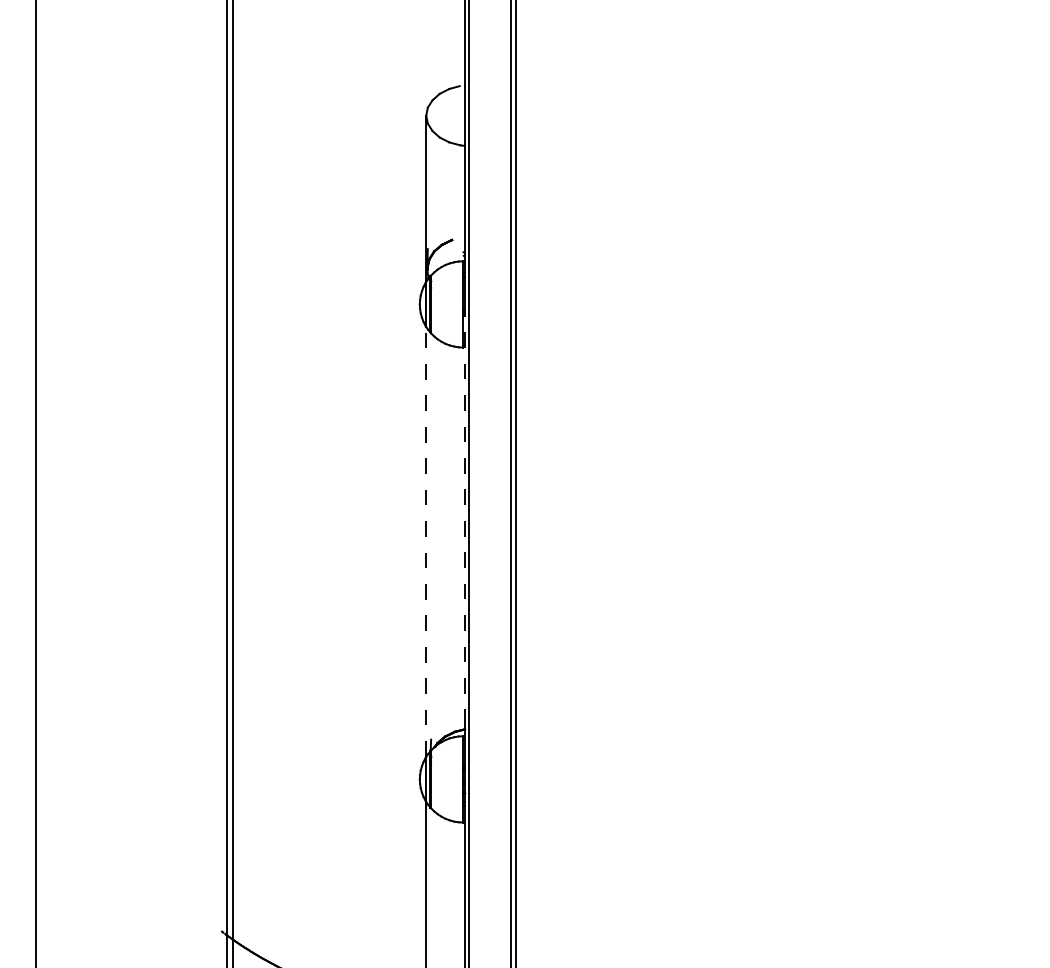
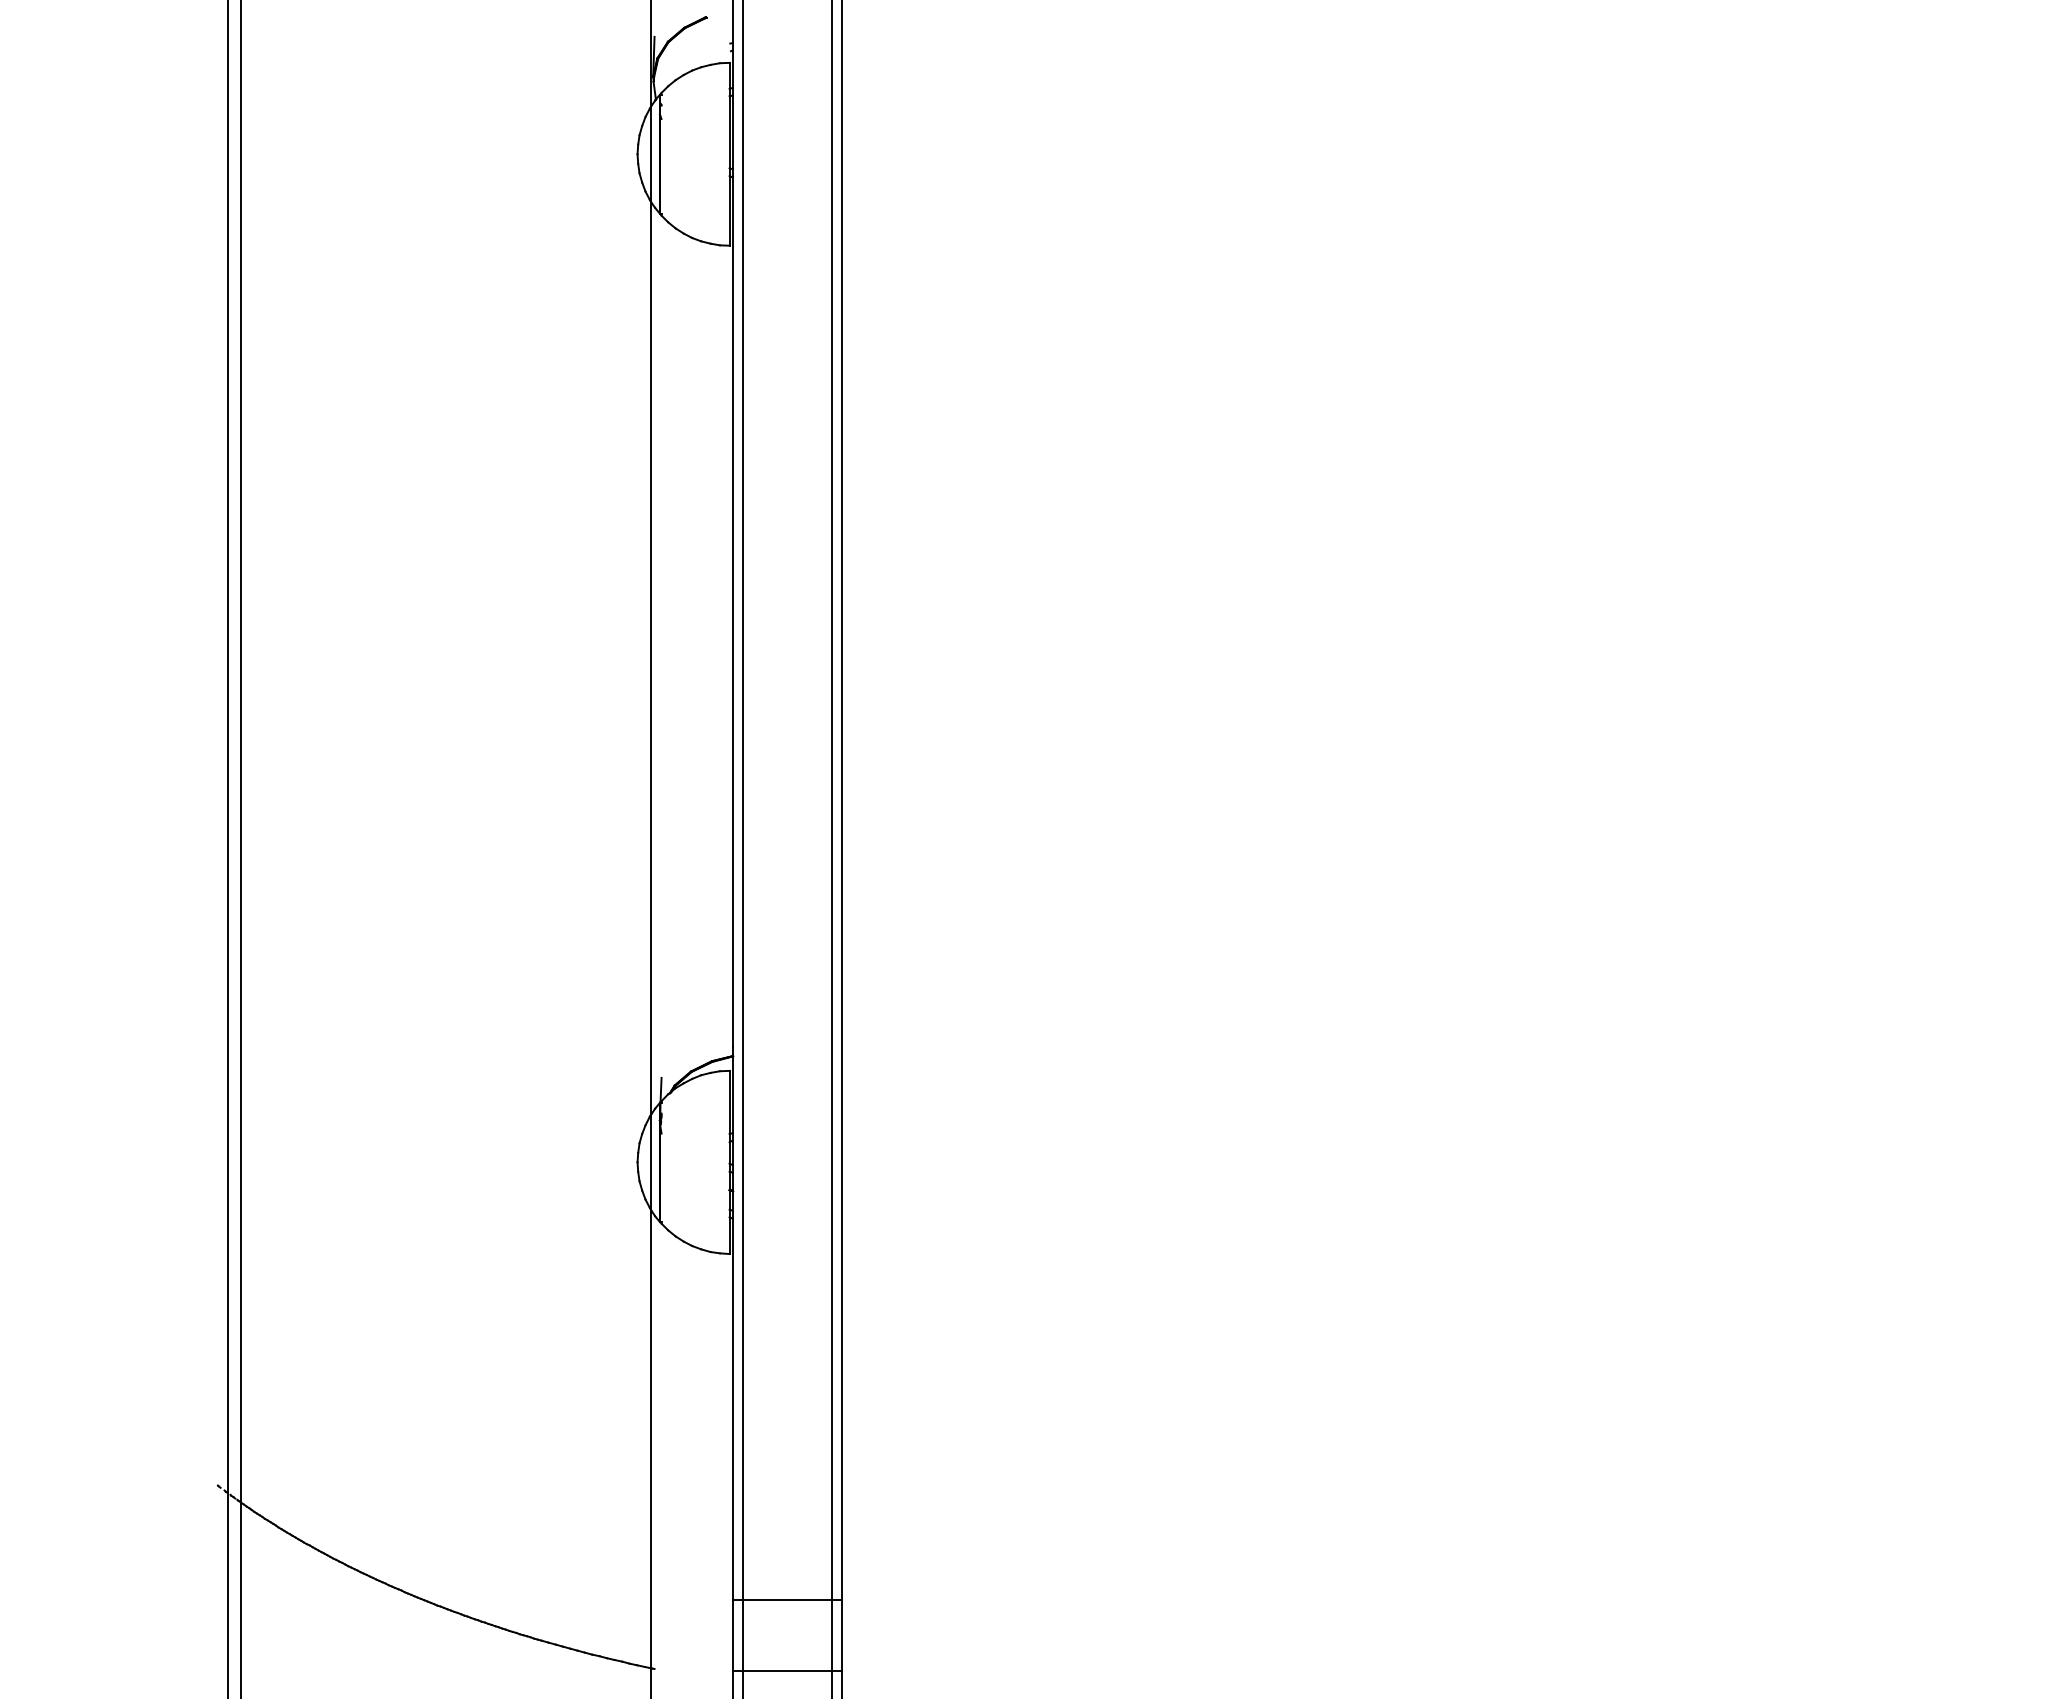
line: (464, 519) -> (732, 610), dashed -> solid
line: (426, 541) -> (651, 657), dashed -> solid

